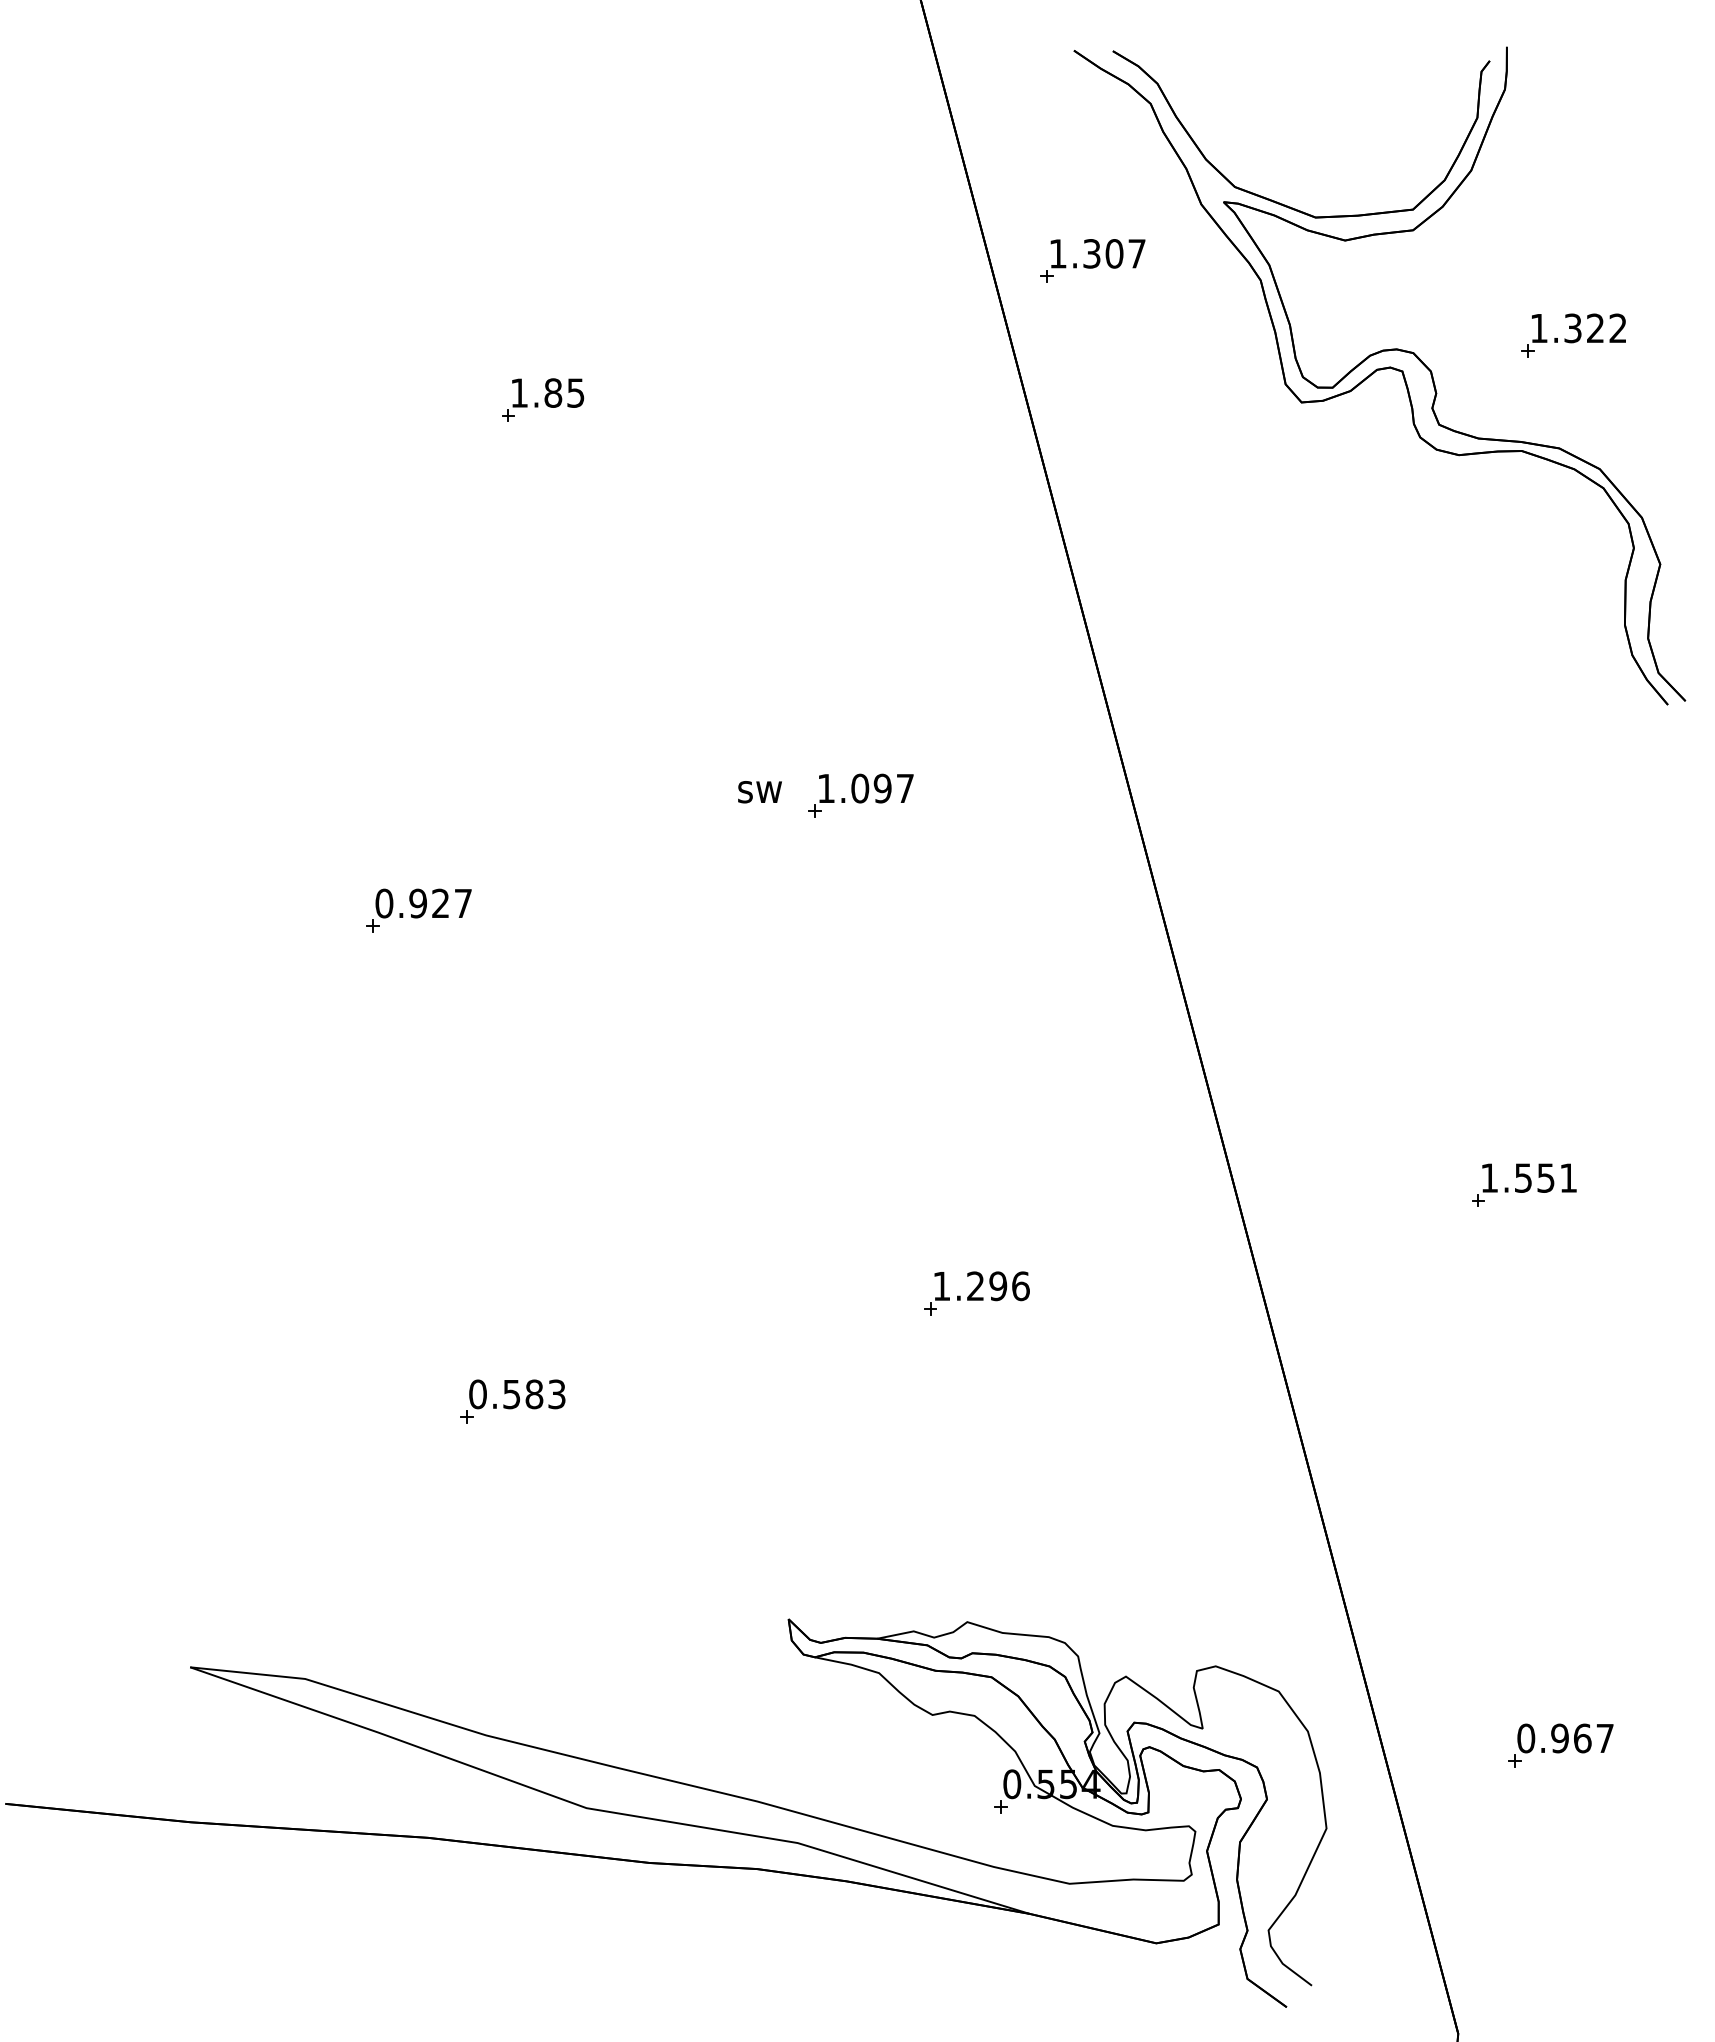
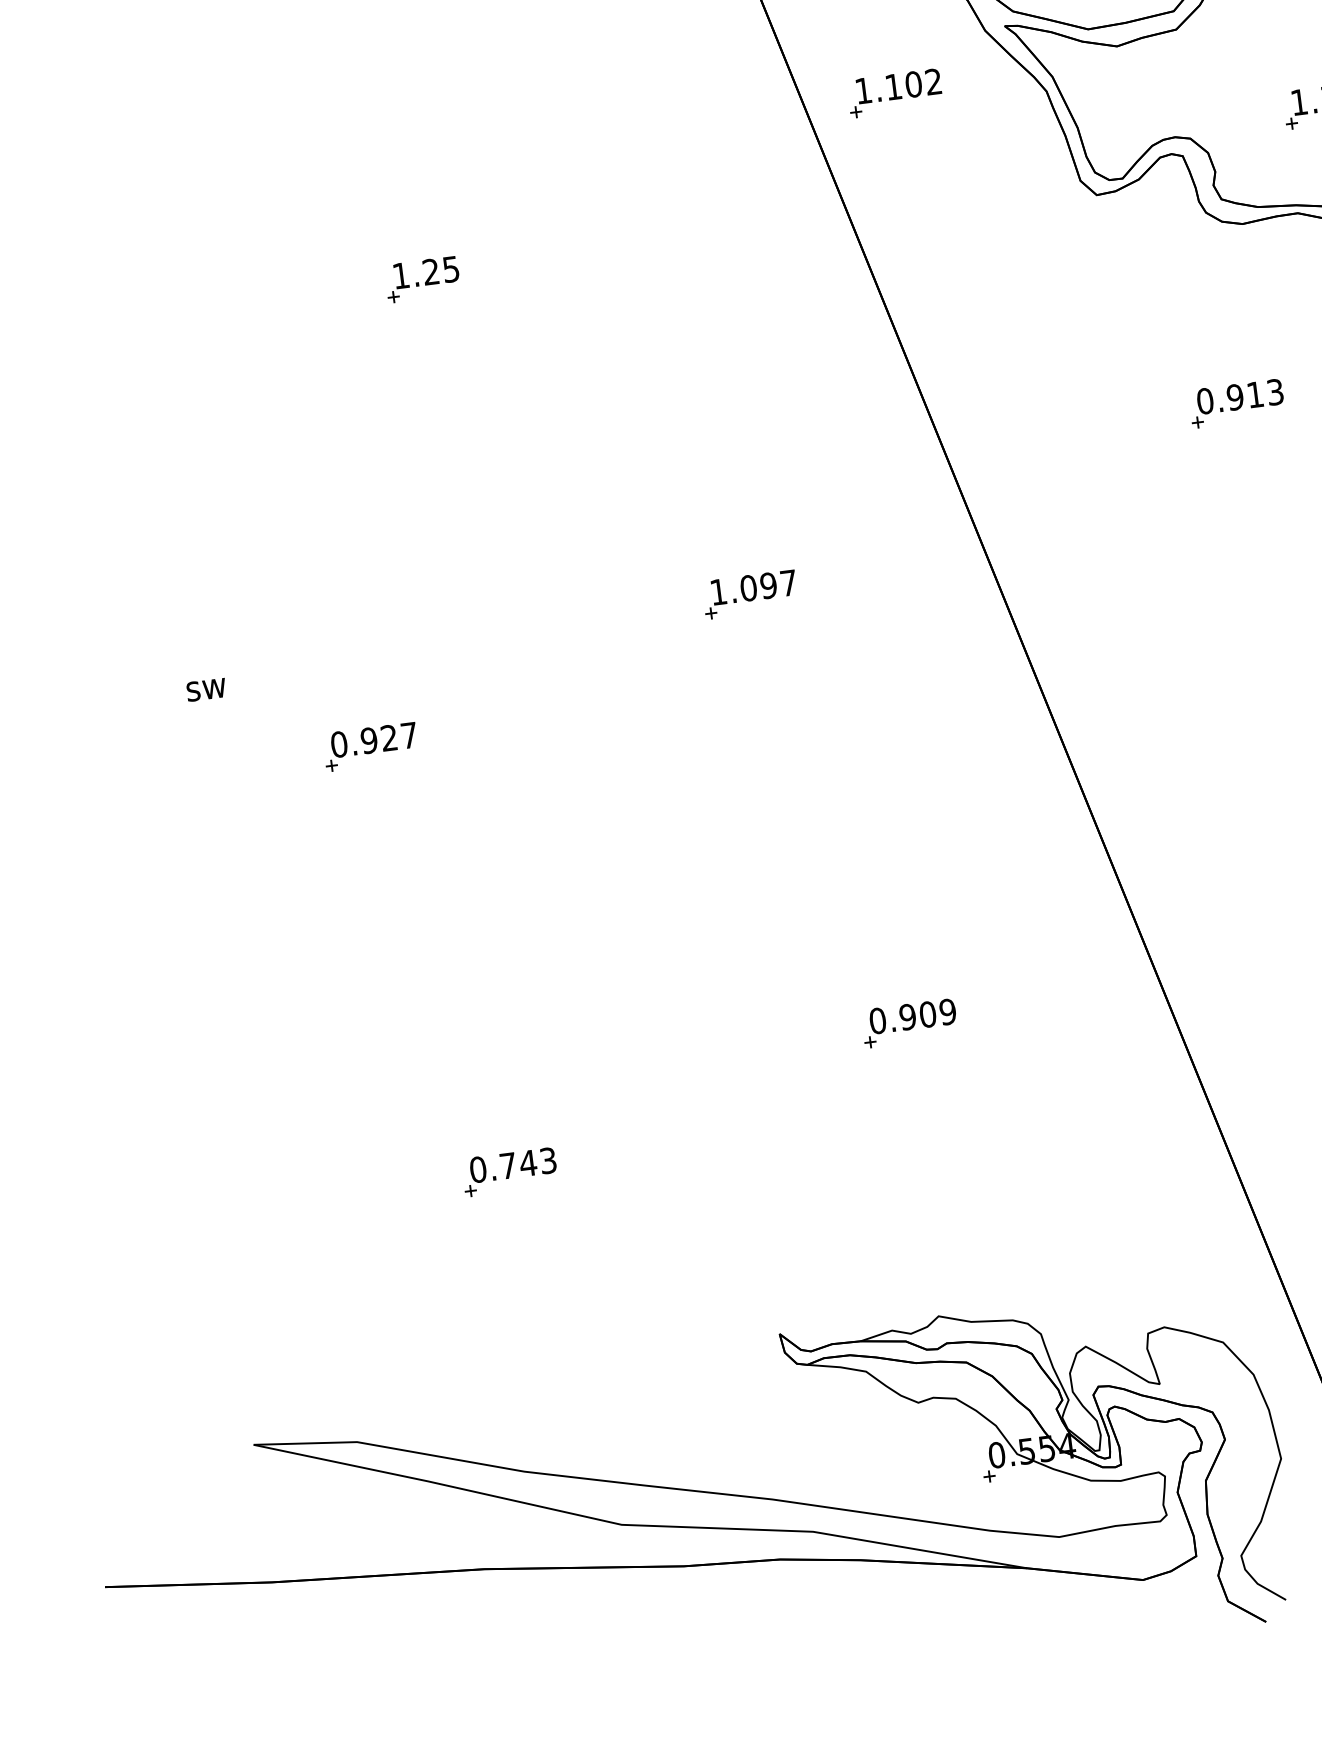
text: (1114, 253) -> (913, 84), 1.307 -> 1.102
text: (553, 392) -> (431, 271), 1.85 -> 1.25
part: (1427, 652) -> (1237, 402), added
text: (759, 792) -> (206, 690), moved
text: (981, 1286) -> (913, 1016), 1.296 -> 0.909
text: (523, 1394) -> (518, 1164), 0.583 -> 0.743

